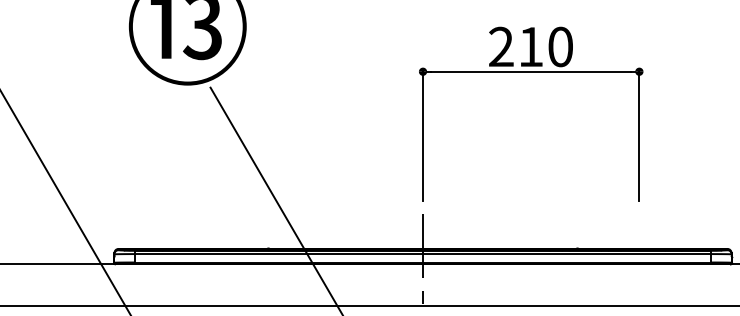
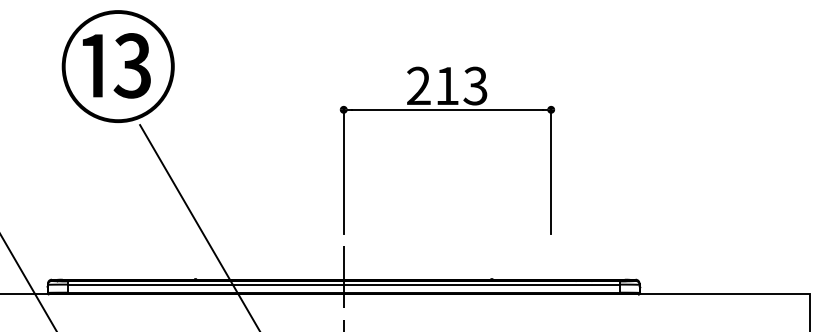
text: (560, 46) -> (475, 85), 210 -> 213

